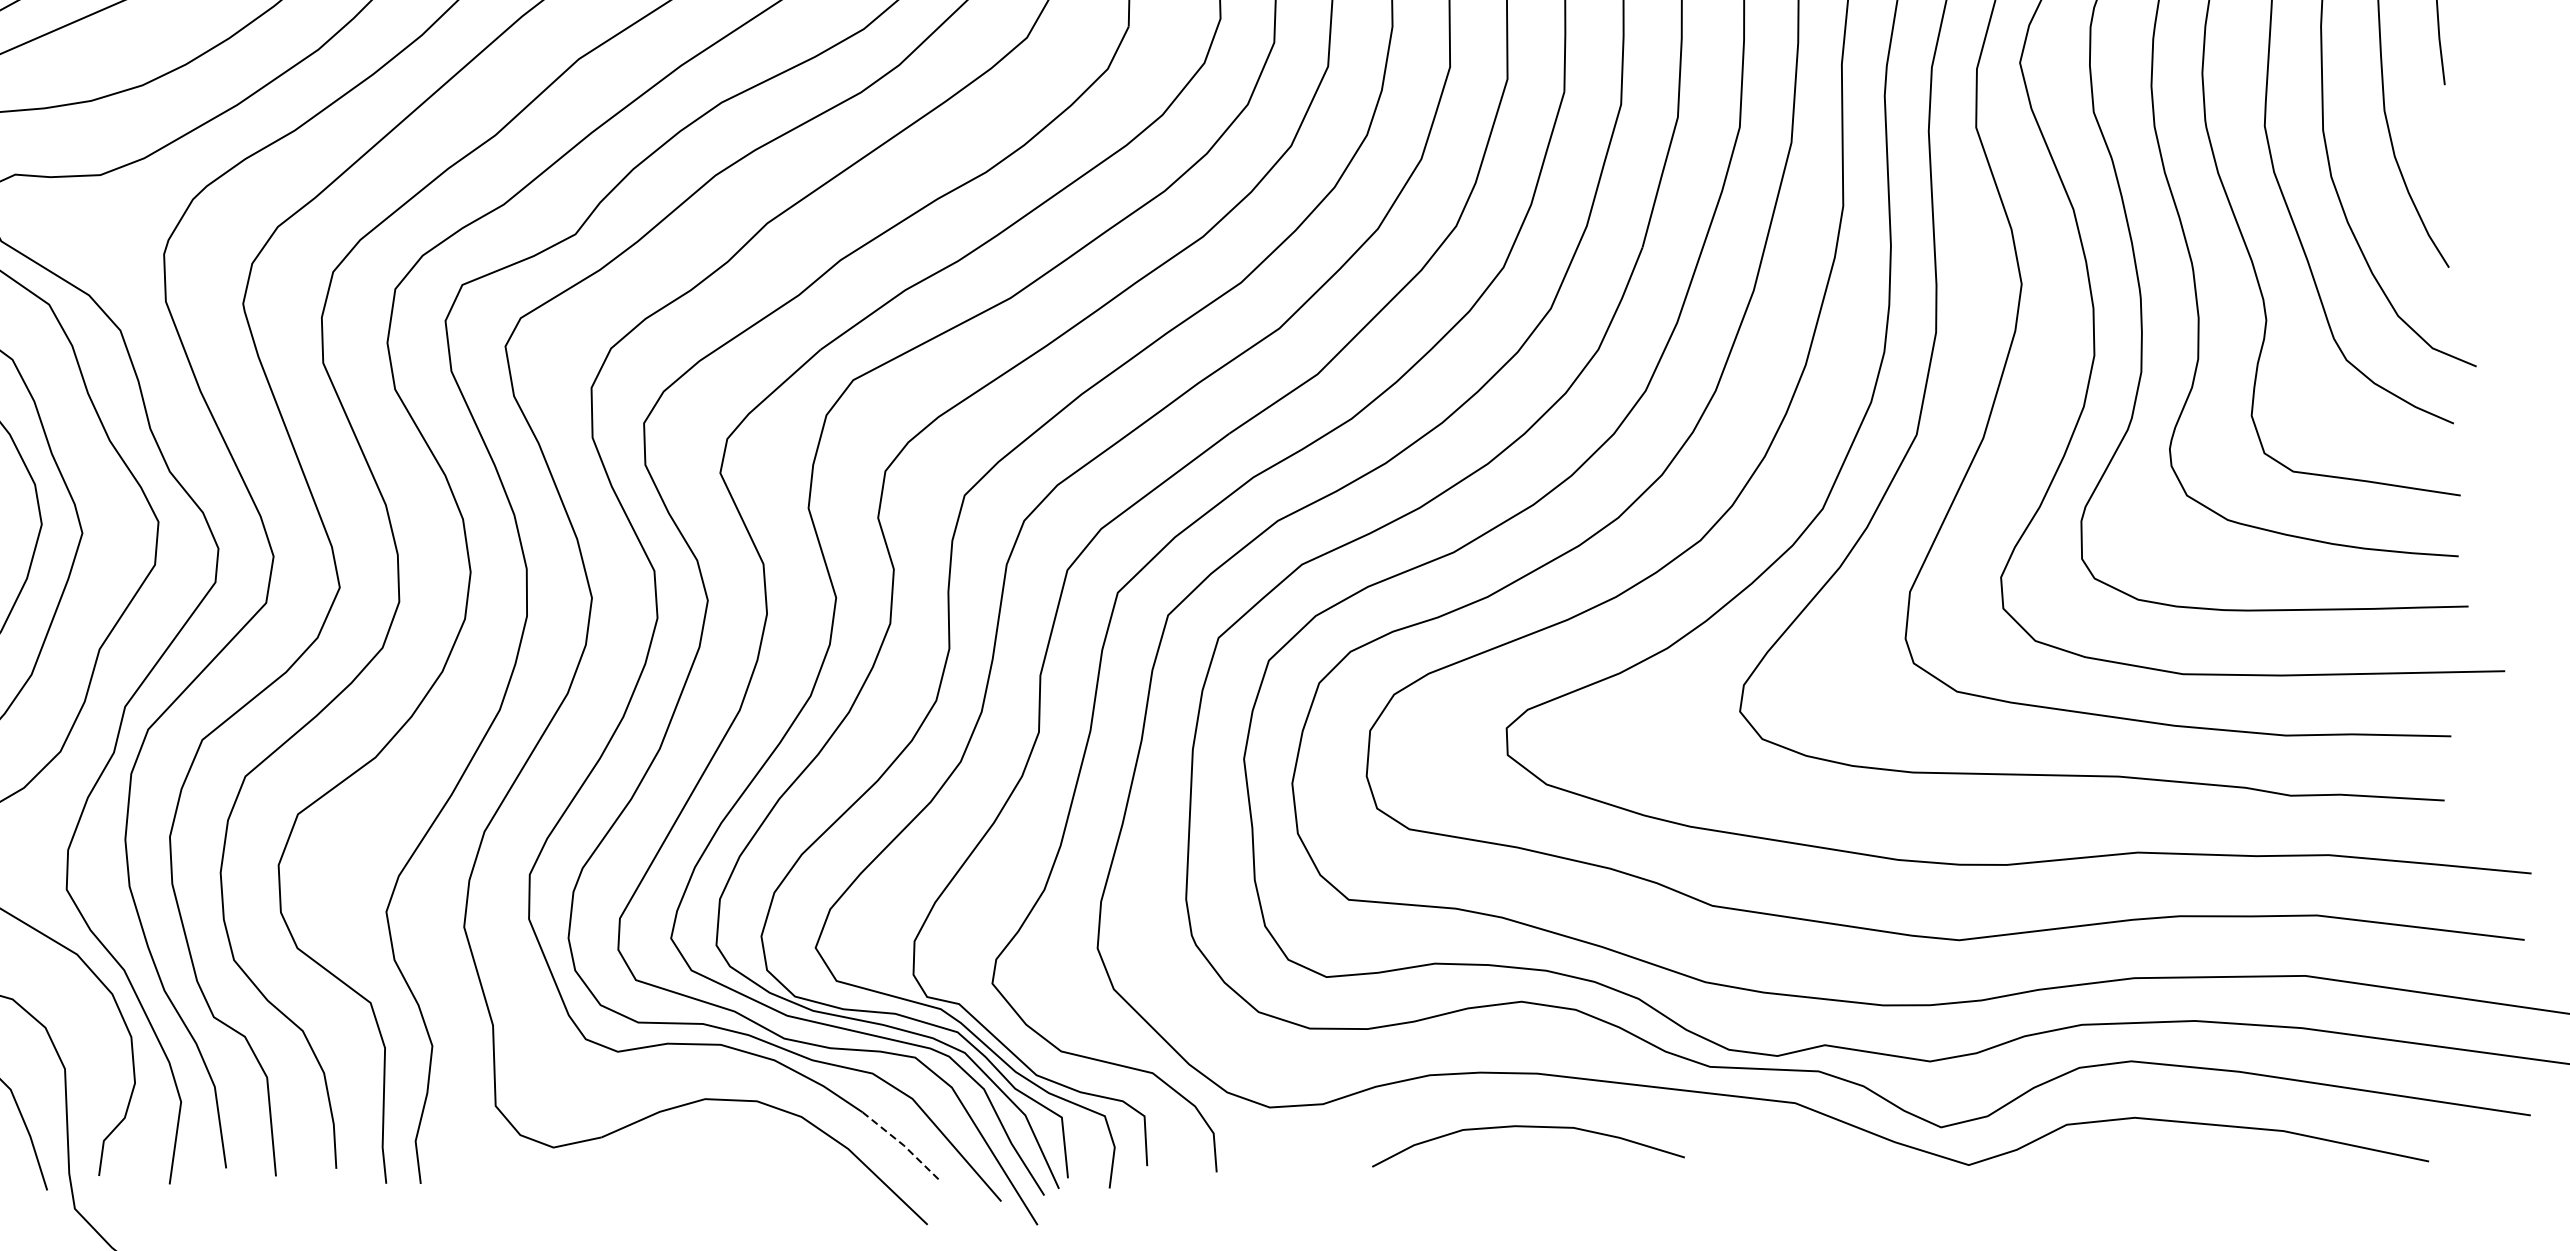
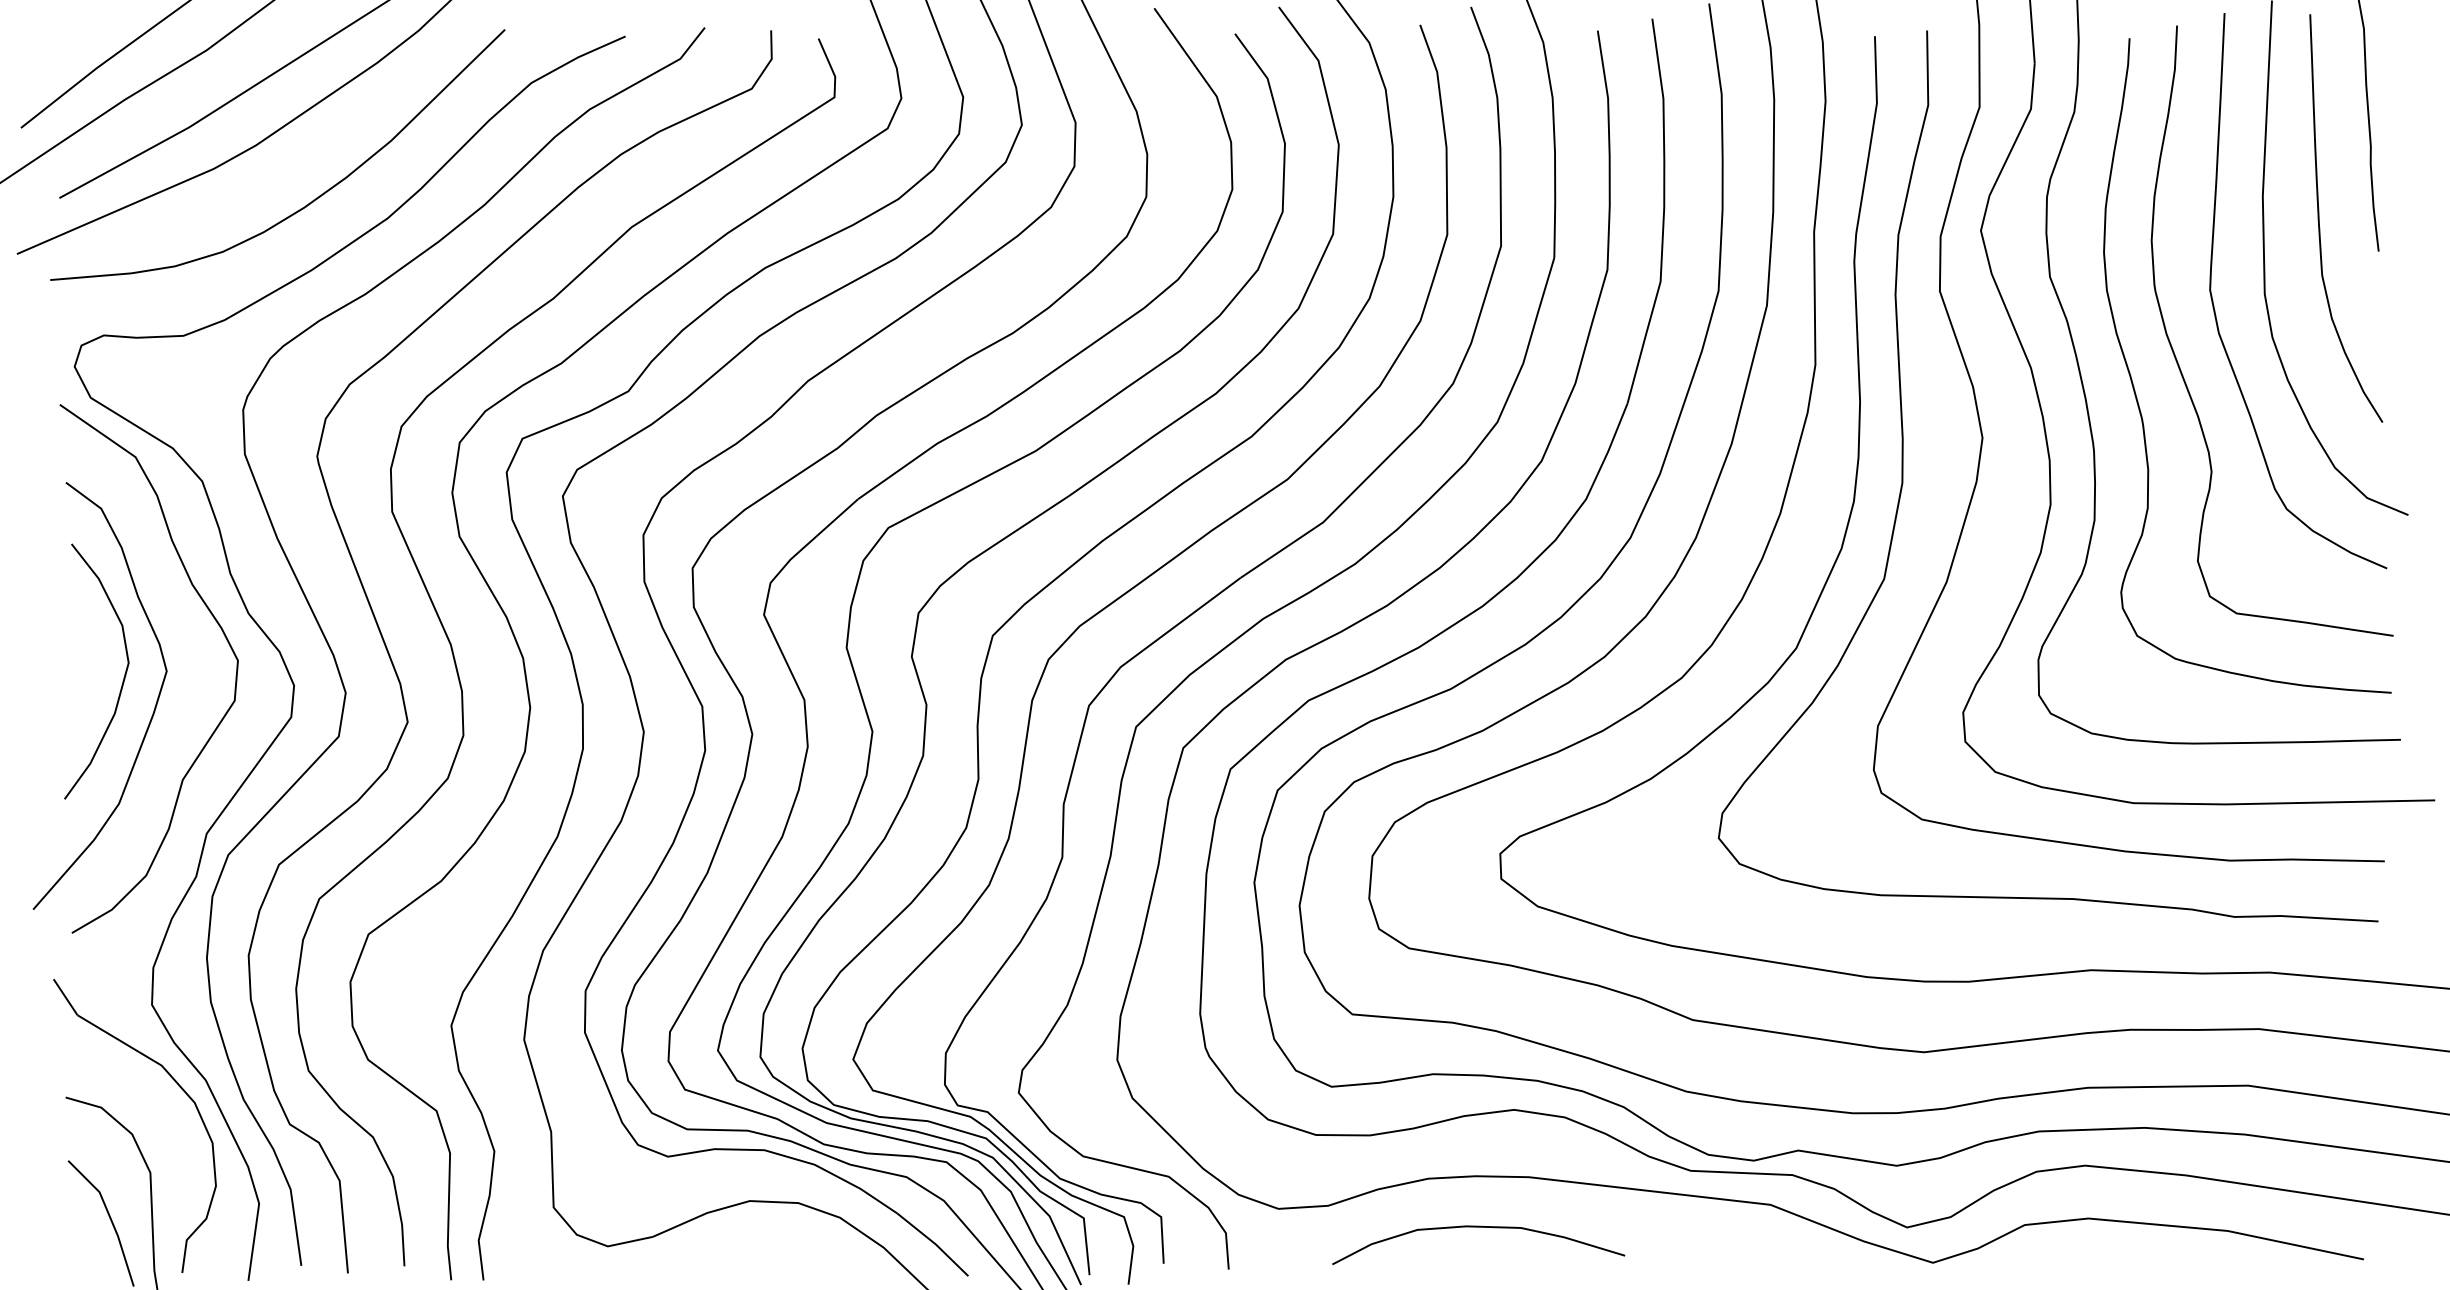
curve: (1528, 1127) -> (1478, 1227), moved
line: (902, 1144) -> (934, 1243), dashed -> solid

